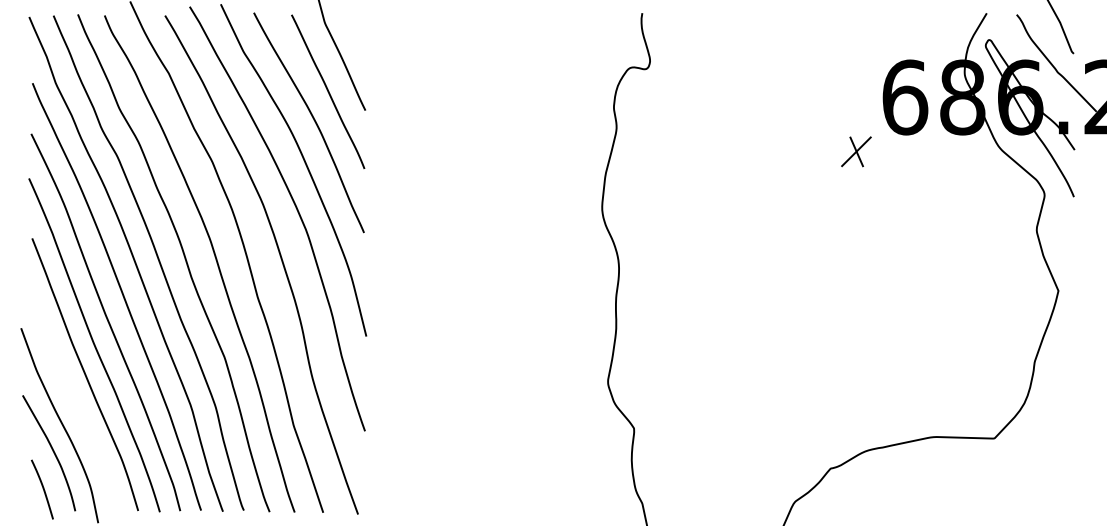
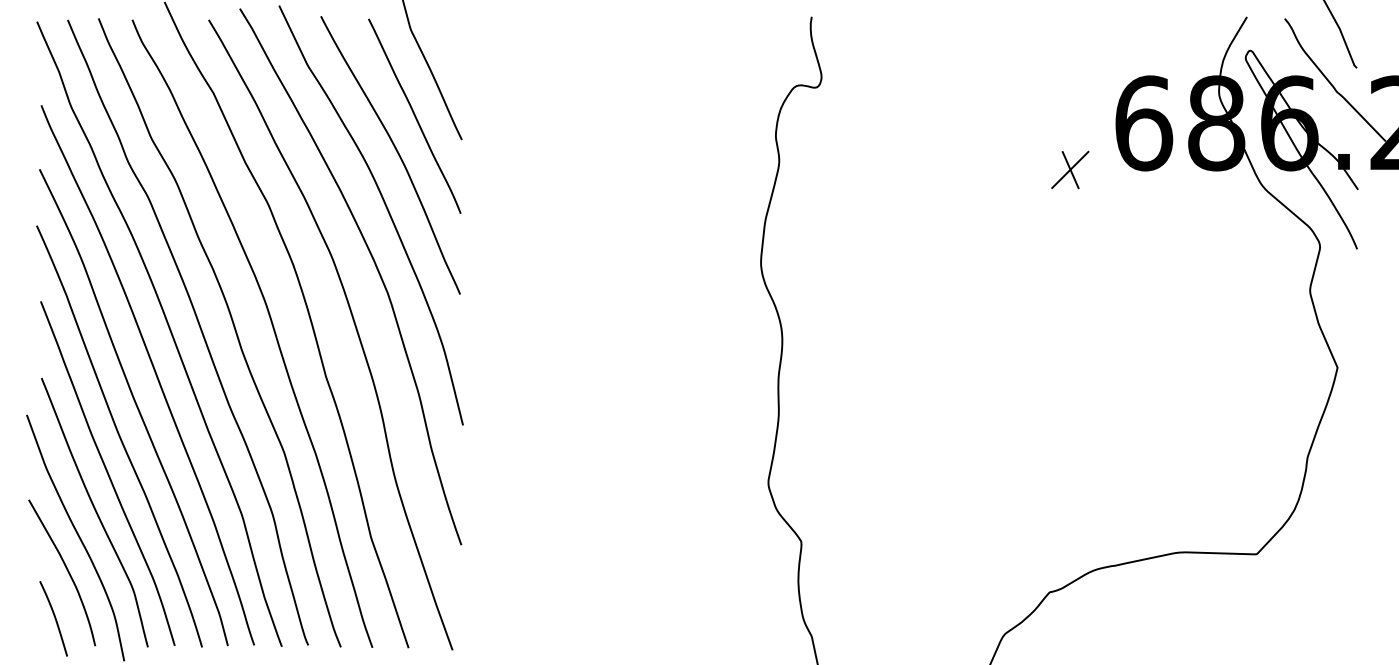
part: (856, 151) -> (1070, 169), moved
curve: (75, 405) -> (95, 512), added

